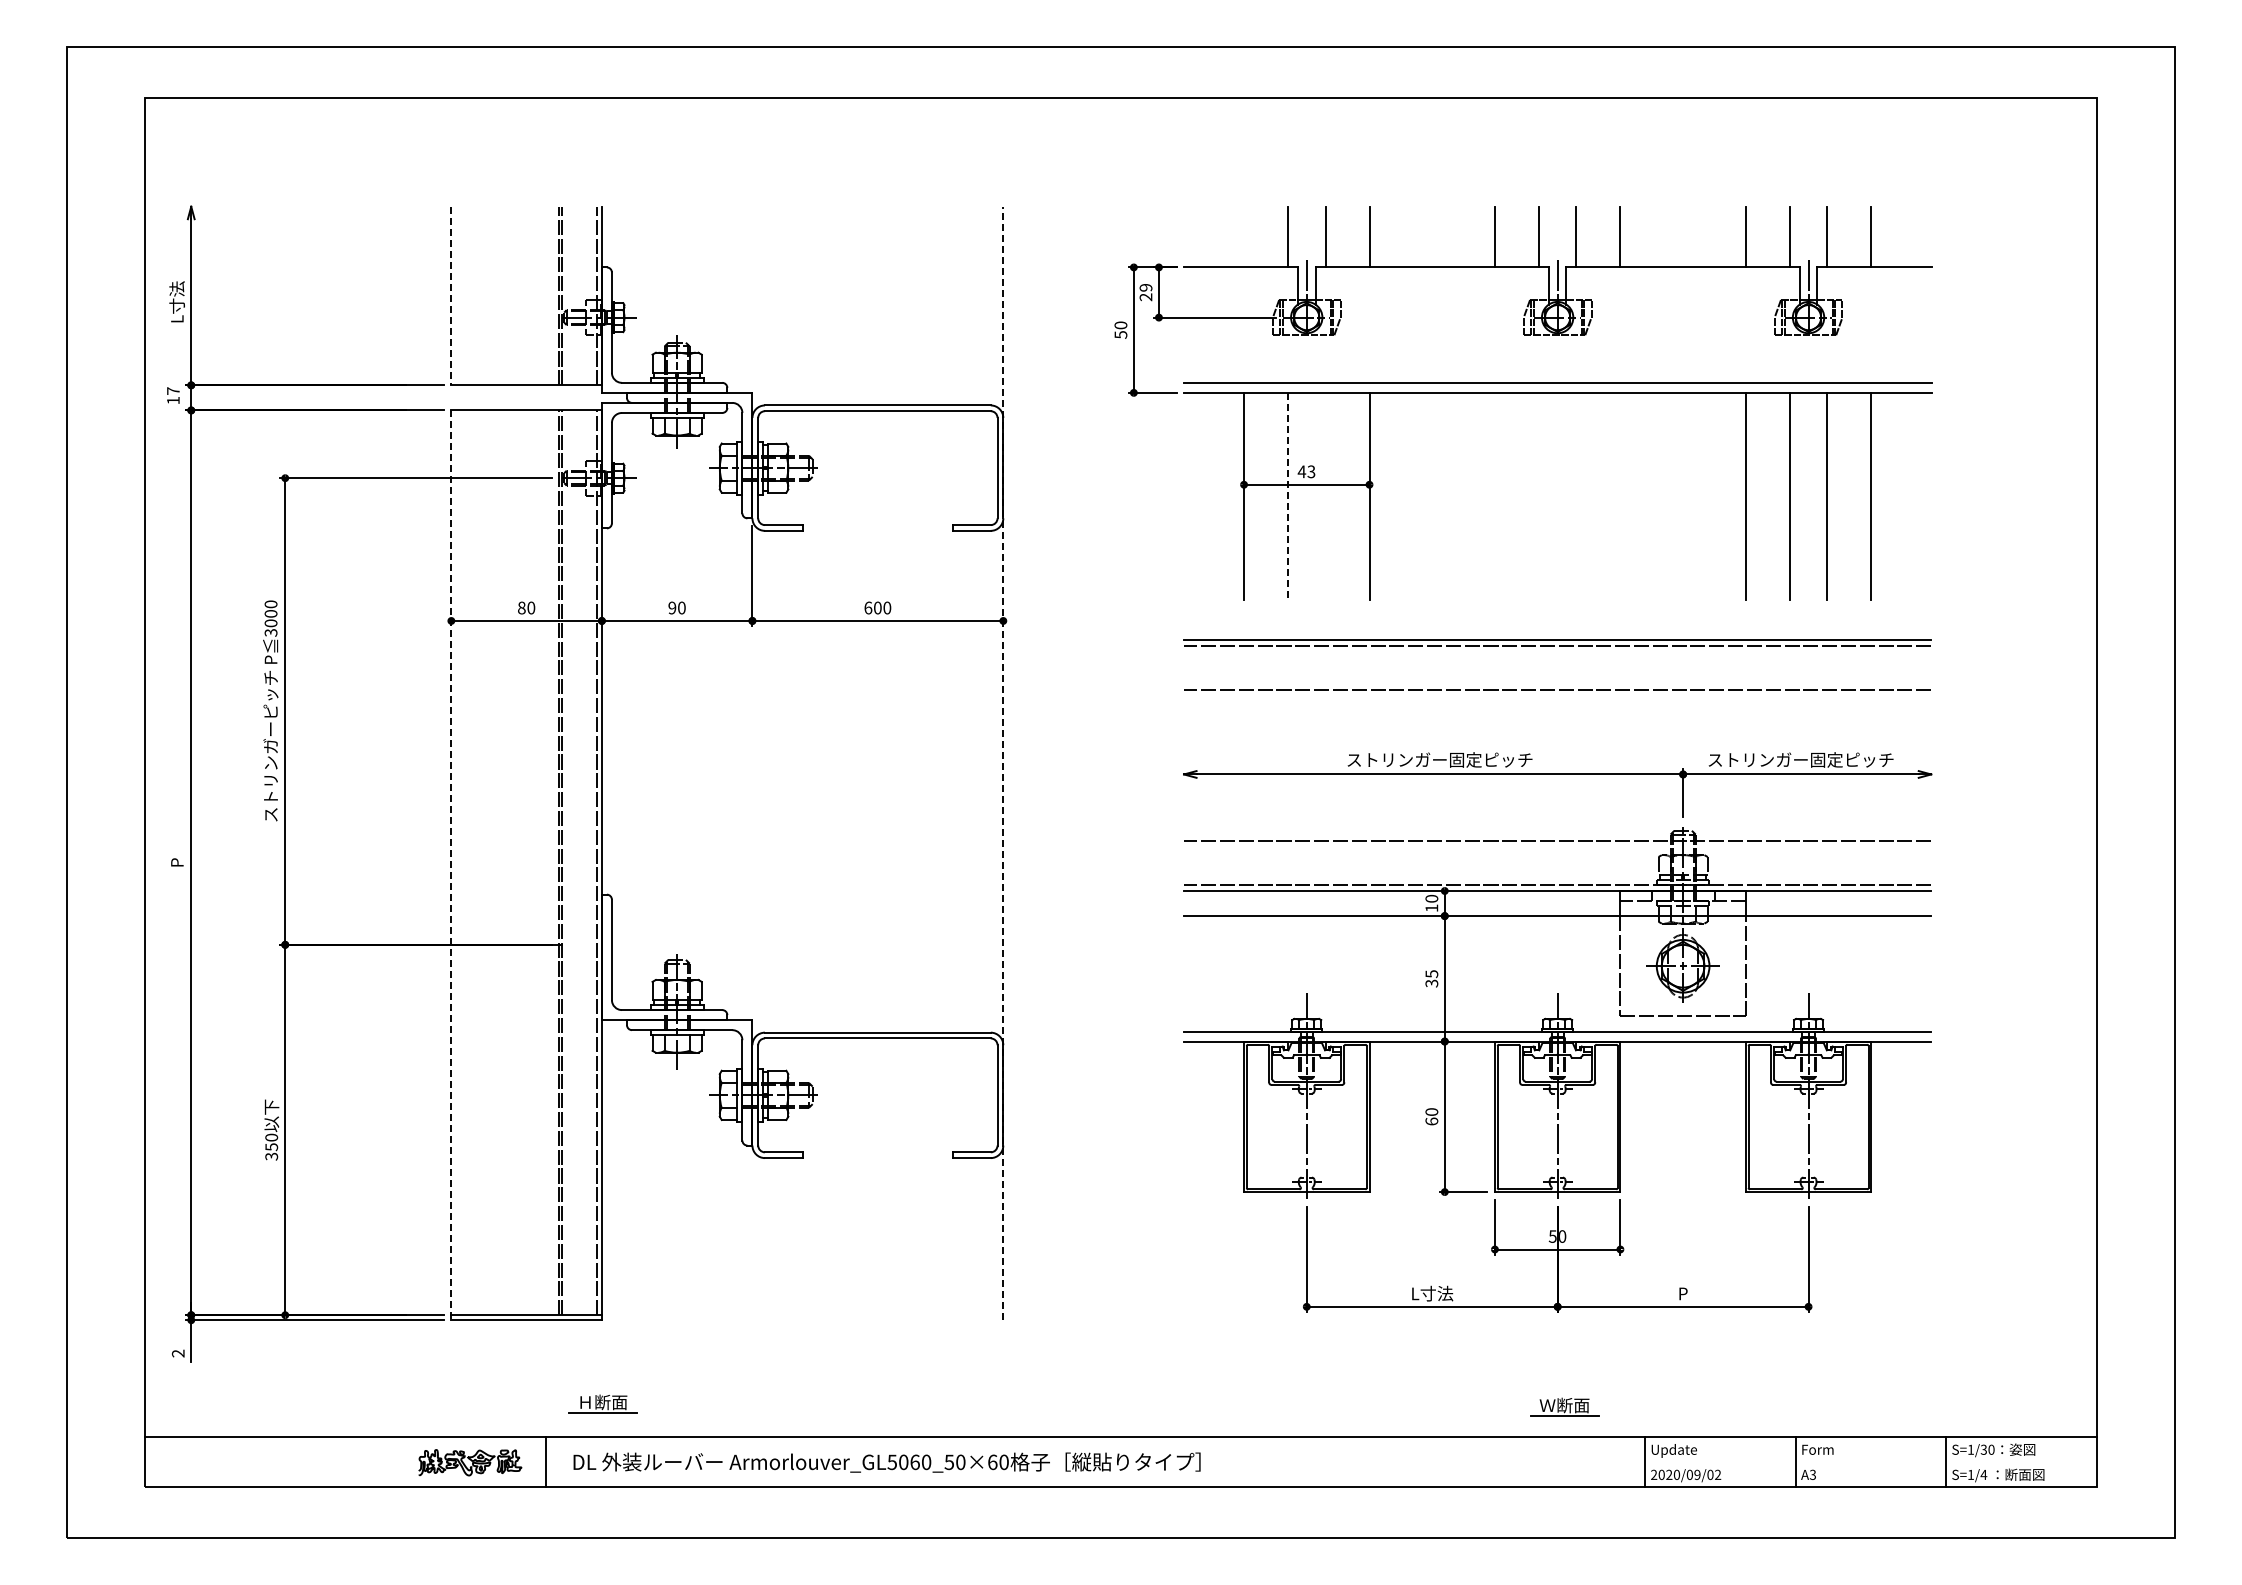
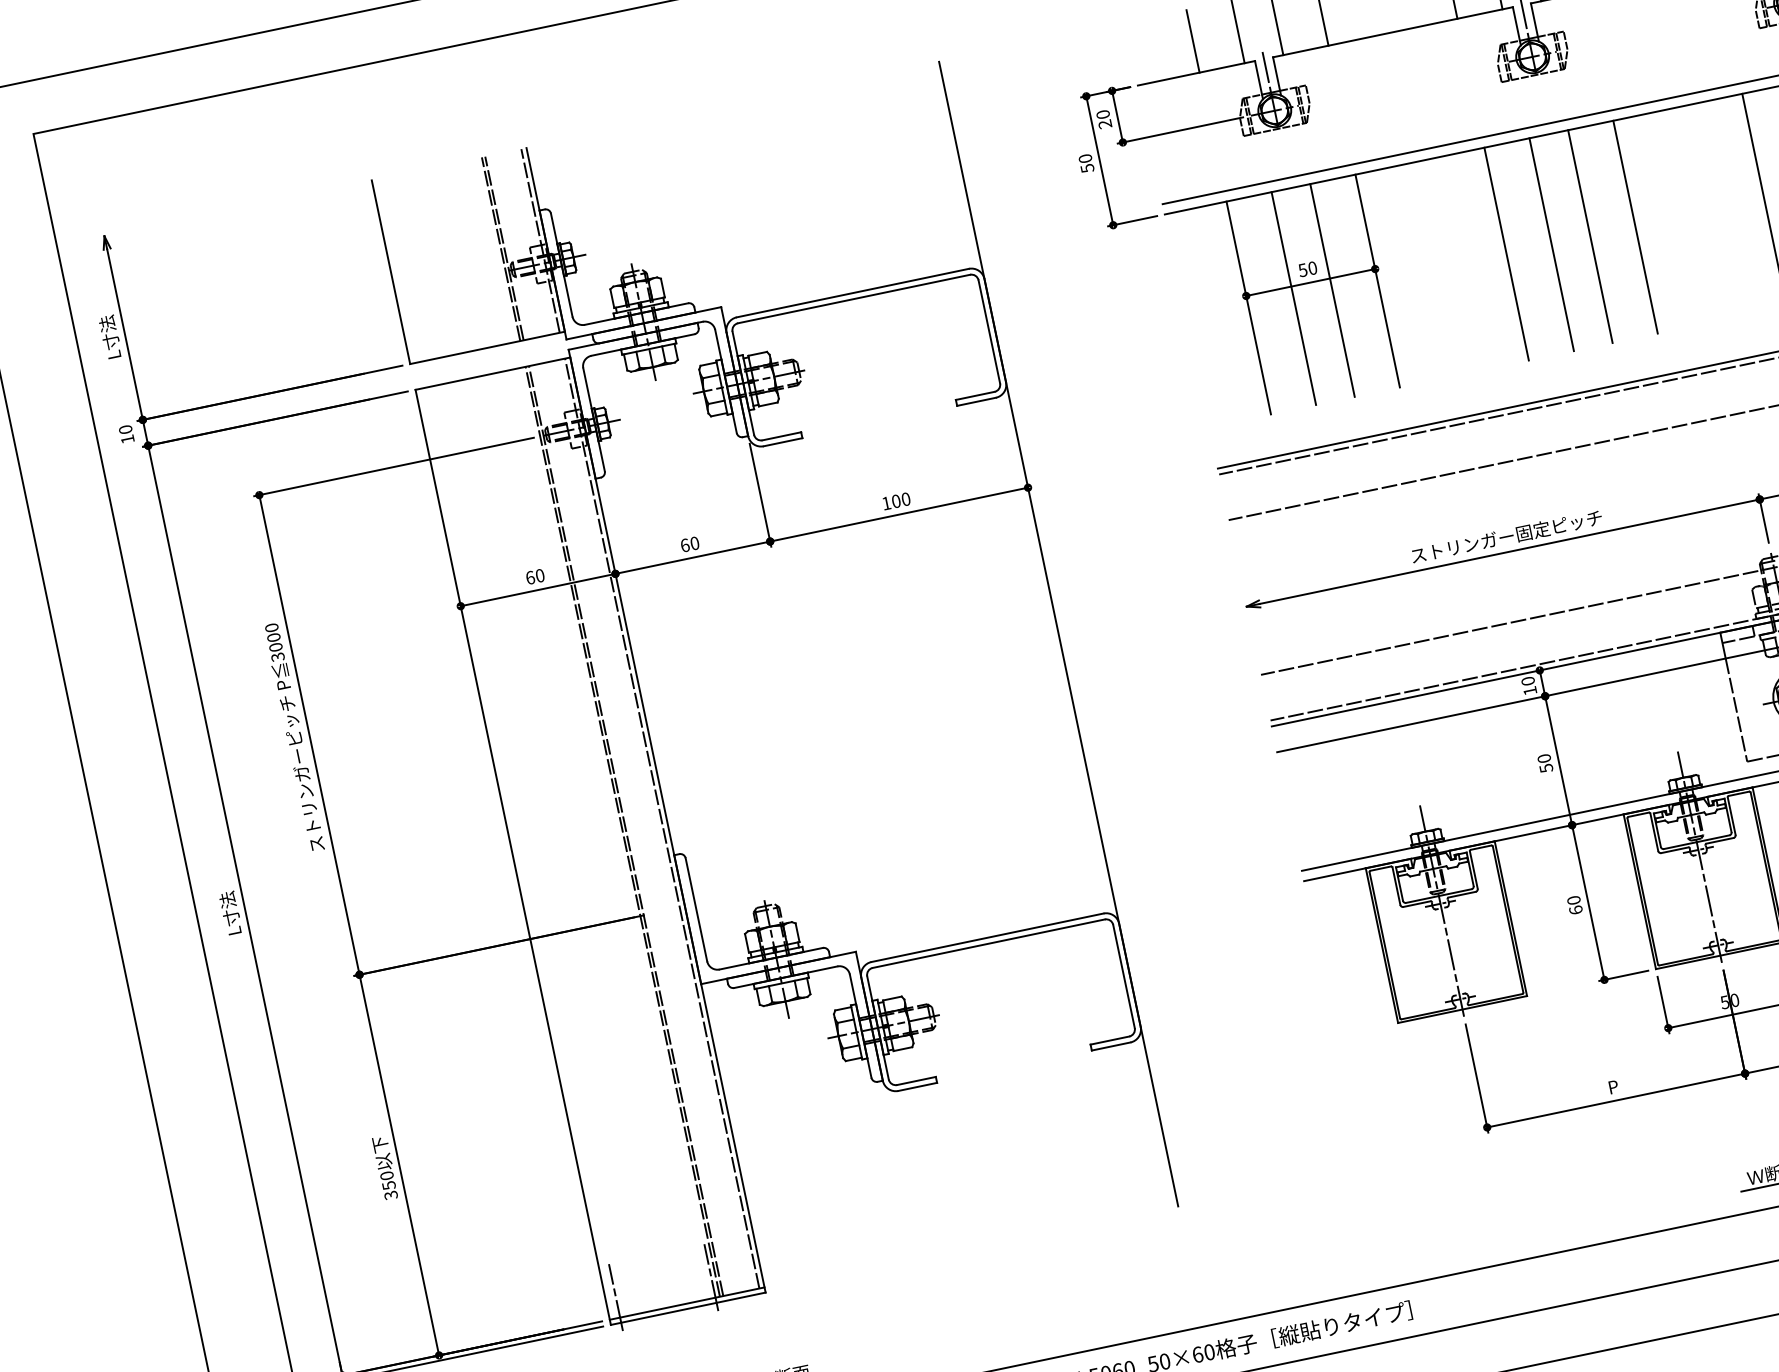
line: (1244, 236) -> (1193, 40), added
text: (1145, 287) -> (1102, 114), 29 -> 20
line: (451, 296) -> (391, 272), dashed -> solid
text: (173, 390) -> (125, 428), 17 -> 10
text: (1306, 471) -> (1307, 268), 43 -> 50
line: (1325, 495) -> (1332, 289), added
line: (1494, 495) -> (1505, 253), added
line: (1538, 495) -> (1551, 243), added
line: (1576, 495) -> (1590, 235), added
line: (1620, 495) -> (1635, 226), added
line: (1287, 496) -> (1293, 298), dashed -> solid
text: (521, 607) -> (529, 577), 80 -> 60
text: (672, 607) -> (685, 544), 90 -> 60
text: (868, 607) -> (886, 502), 600 -> 100
line: (1003, 763) -> (1058, 634), dashed -> solid
text: (176, 861) -> (229, 912), P -> L寸法
line: (451, 865) -> (513, 857), dashed -> solid
text: (1431, 978) -> (1544, 763), 35 -> 50
text: (1432, 1293) -> (1613, 1086), L寸法 -> P
line: (461, 1295) -> (616, 1297), added
line: (554, 1295) -> (711, 1277), added

